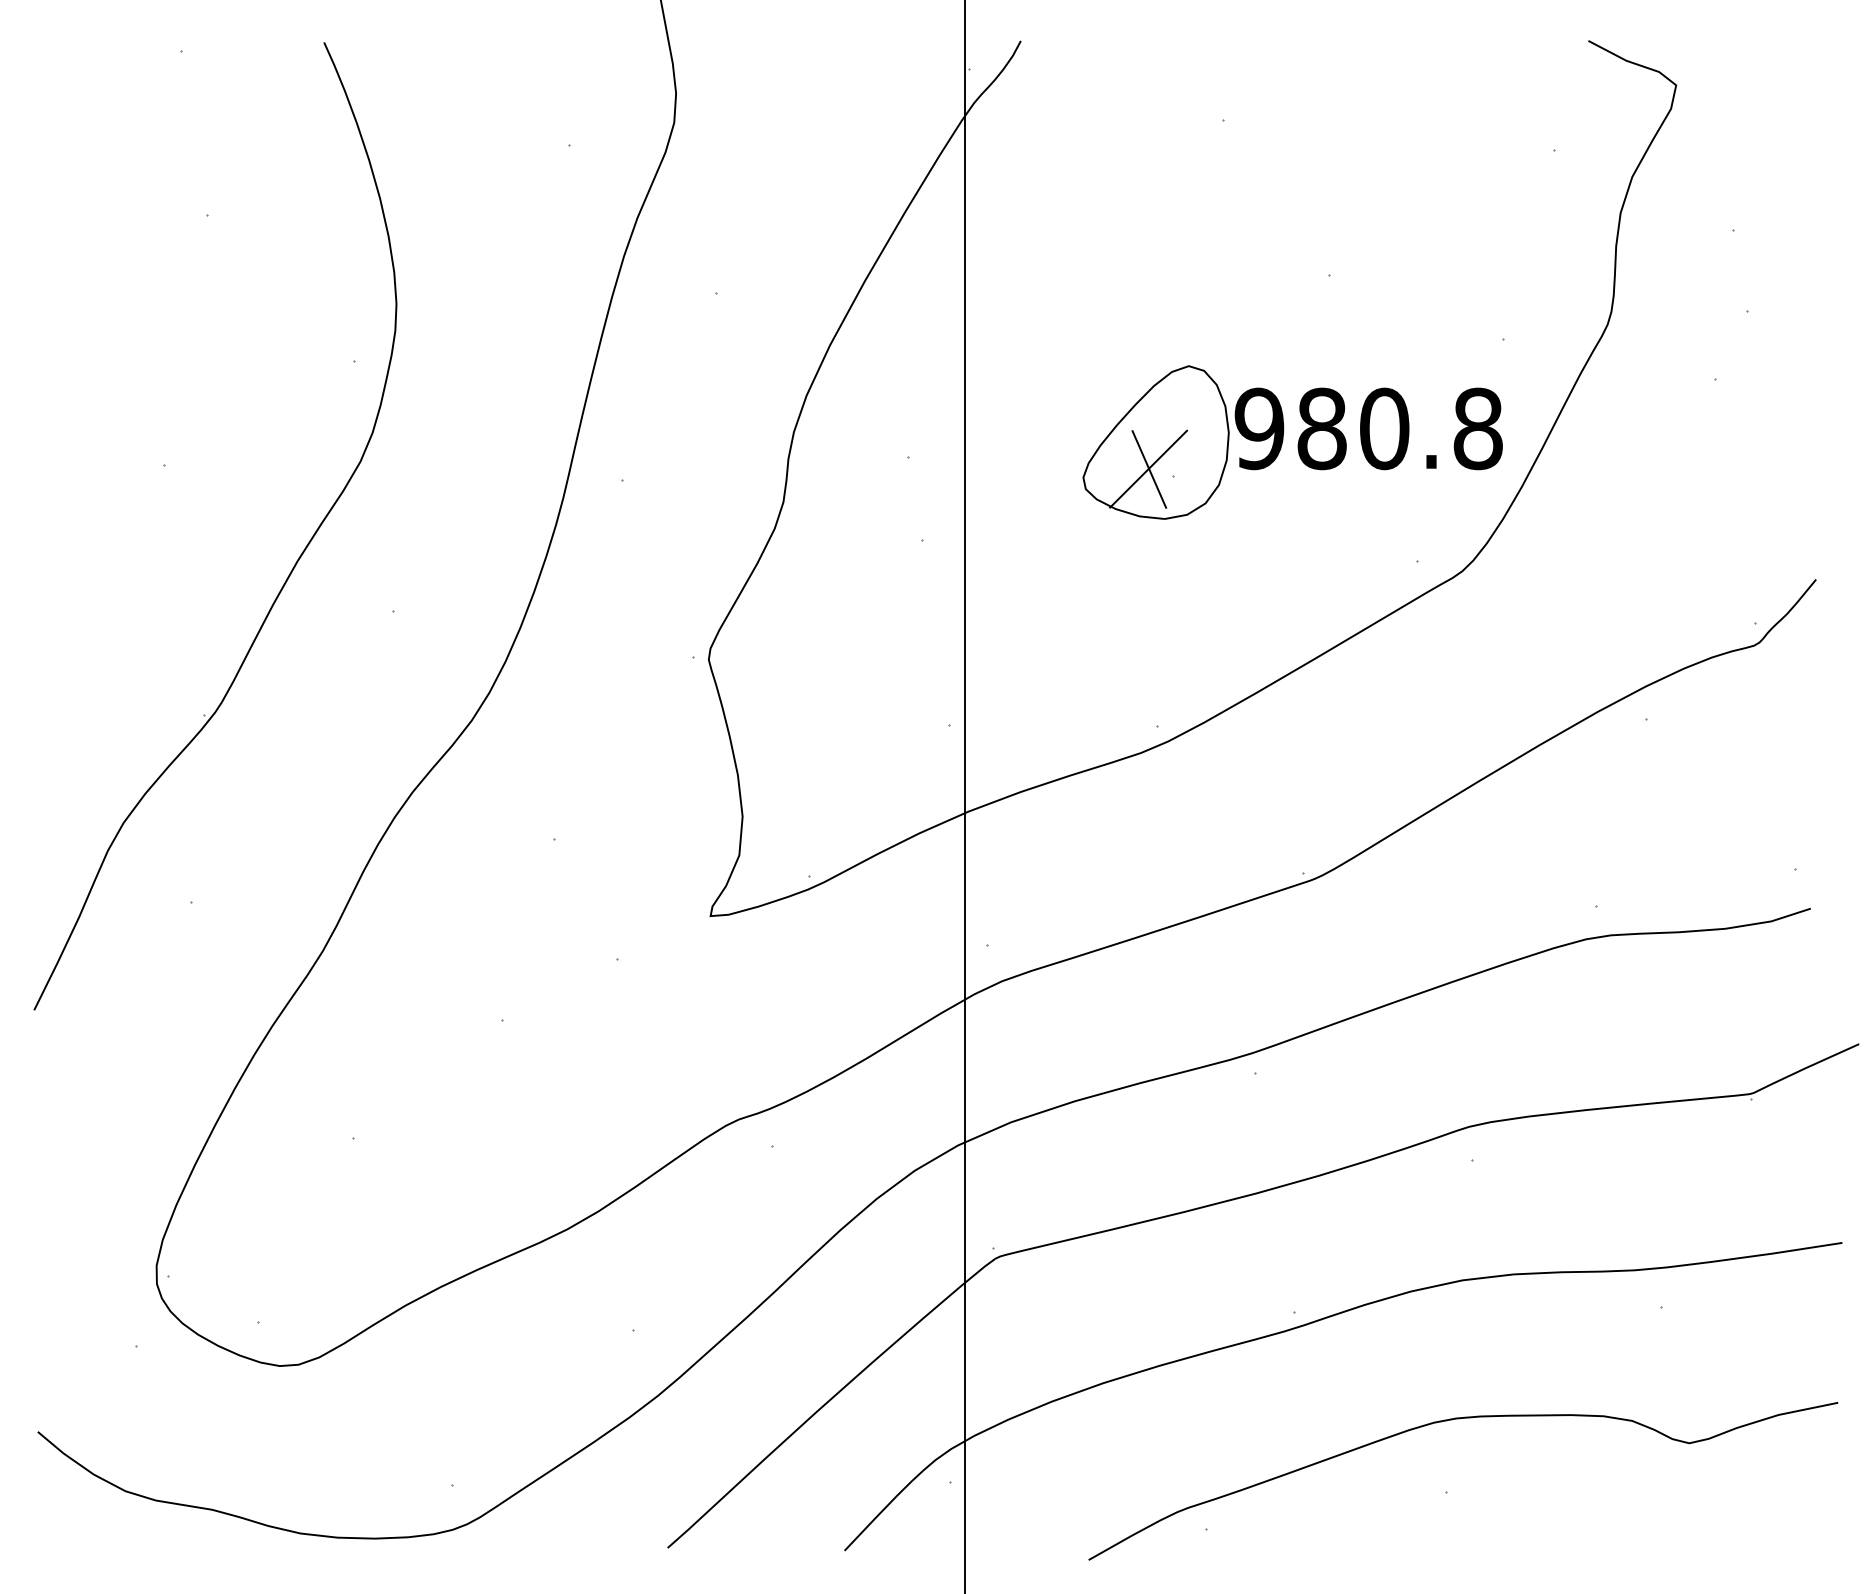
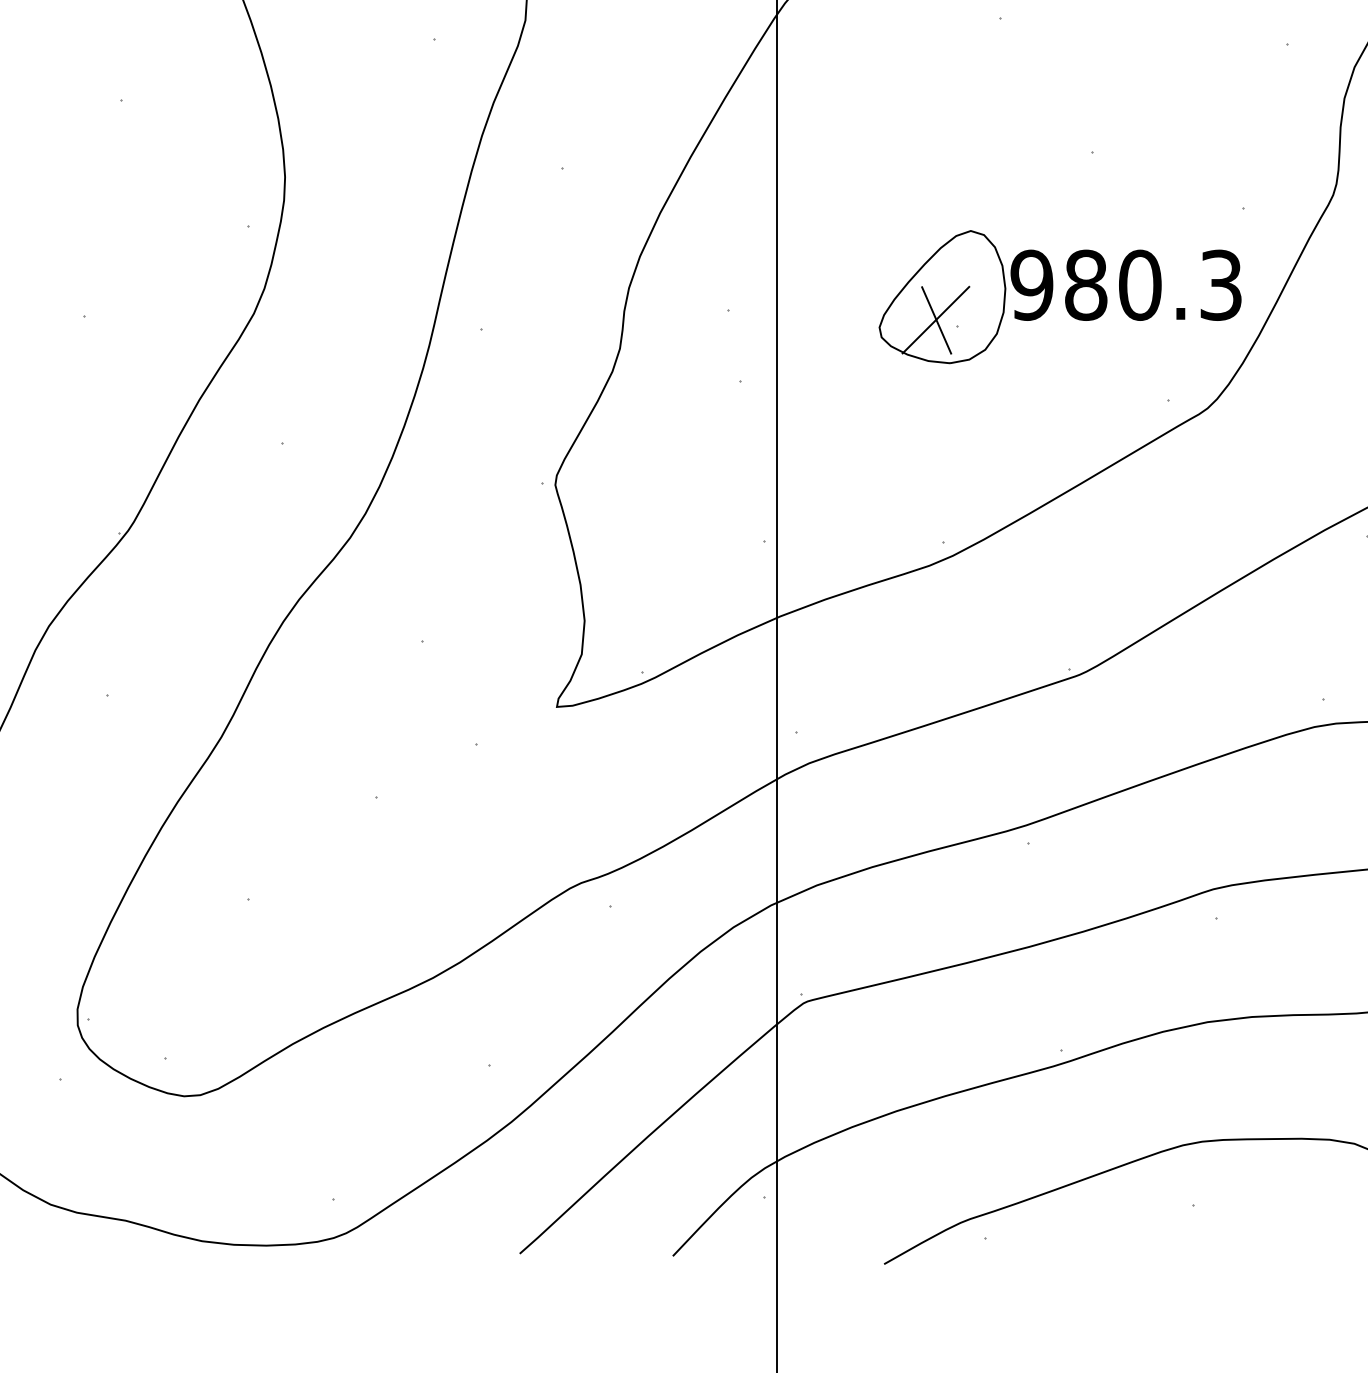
text: (1477, 428) -> (1220, 284), 980.8 -> 980.3

